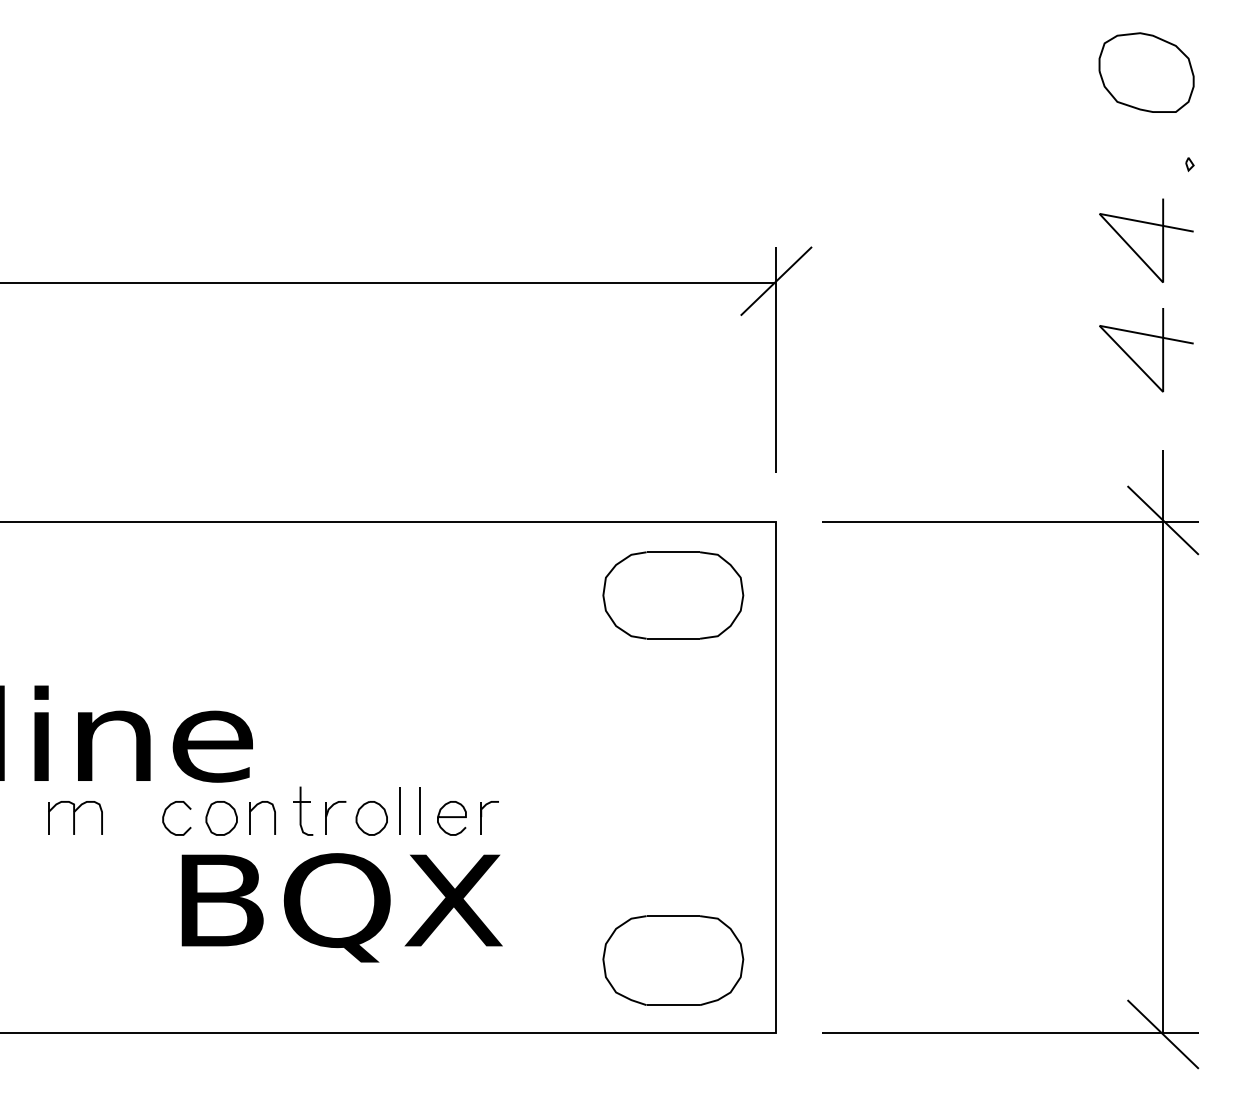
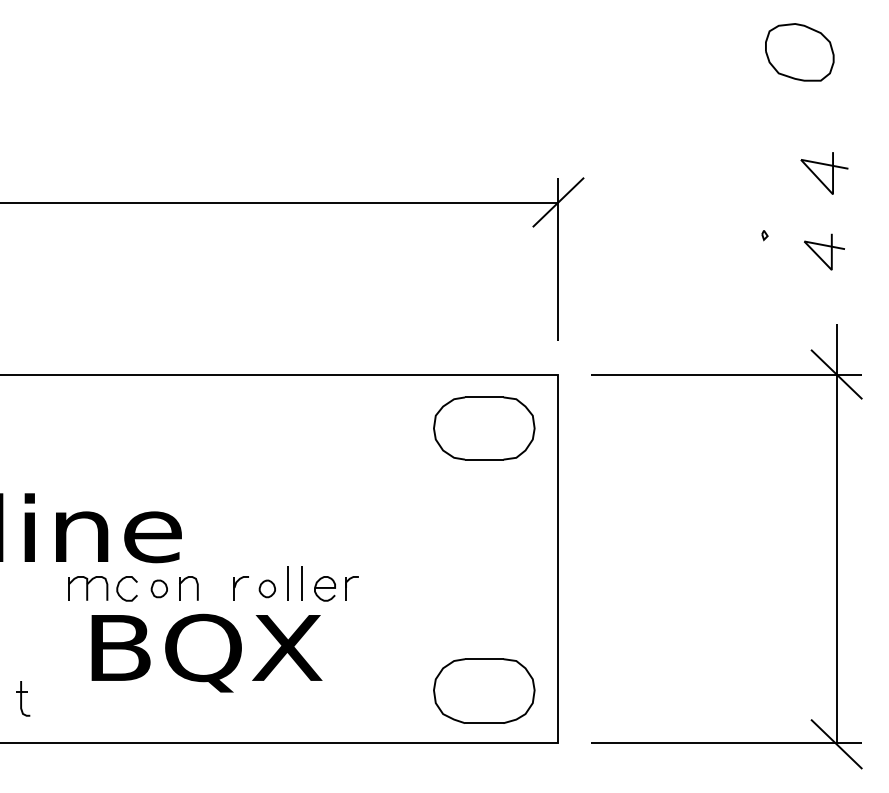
part: (1146, 72) -> (799, 52), moved
part: (1189, 164) -> (764, 235), moved
part: (1146, 241) -> (824, 173), size x0.7
part: (1146, 349) -> (824, 251), size x0.6
part: (303, 810) -> (23, 698), moved
part: (75, 817) -> (88, 588), moved
part: (221, 817) -> (159, 588), size x0.7
part: (371, 817) -> (267, 588), size x0.7
text: (341, 906) -> (206, 652), moved

